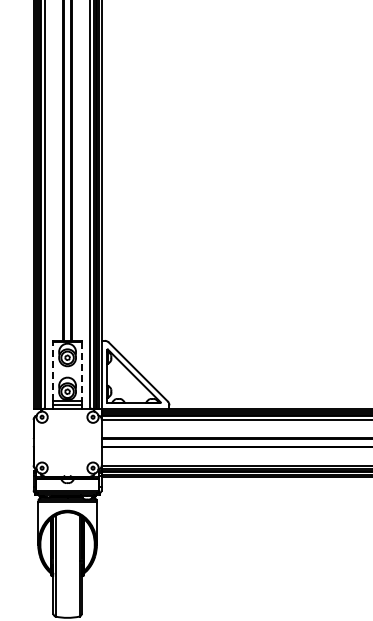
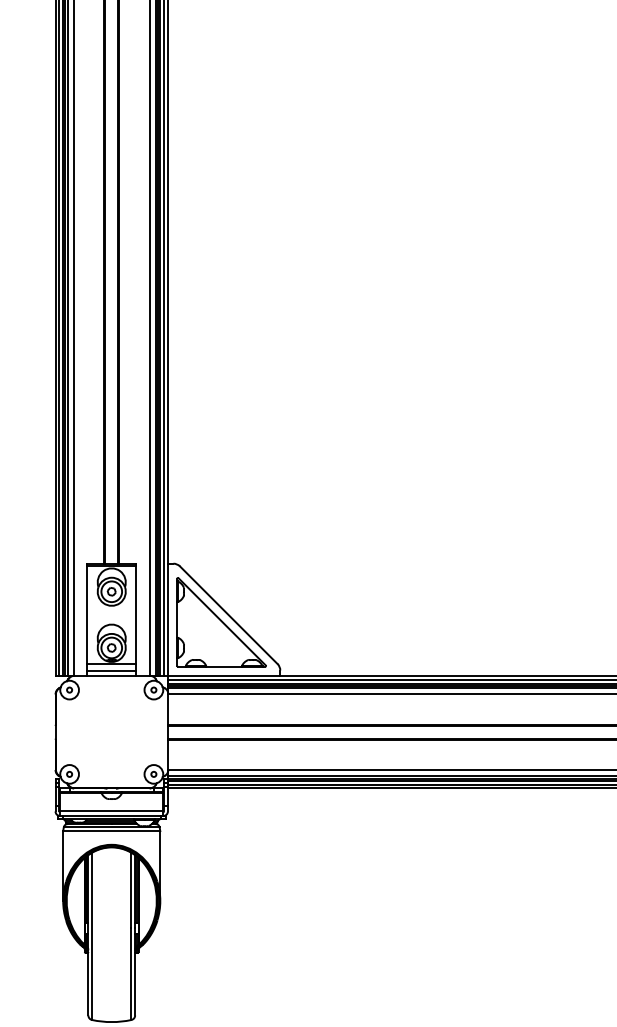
line: (52, 371) -> (86, 614), dashed -> solid
line: (82, 372) -> (136, 616), dashed -> solid

